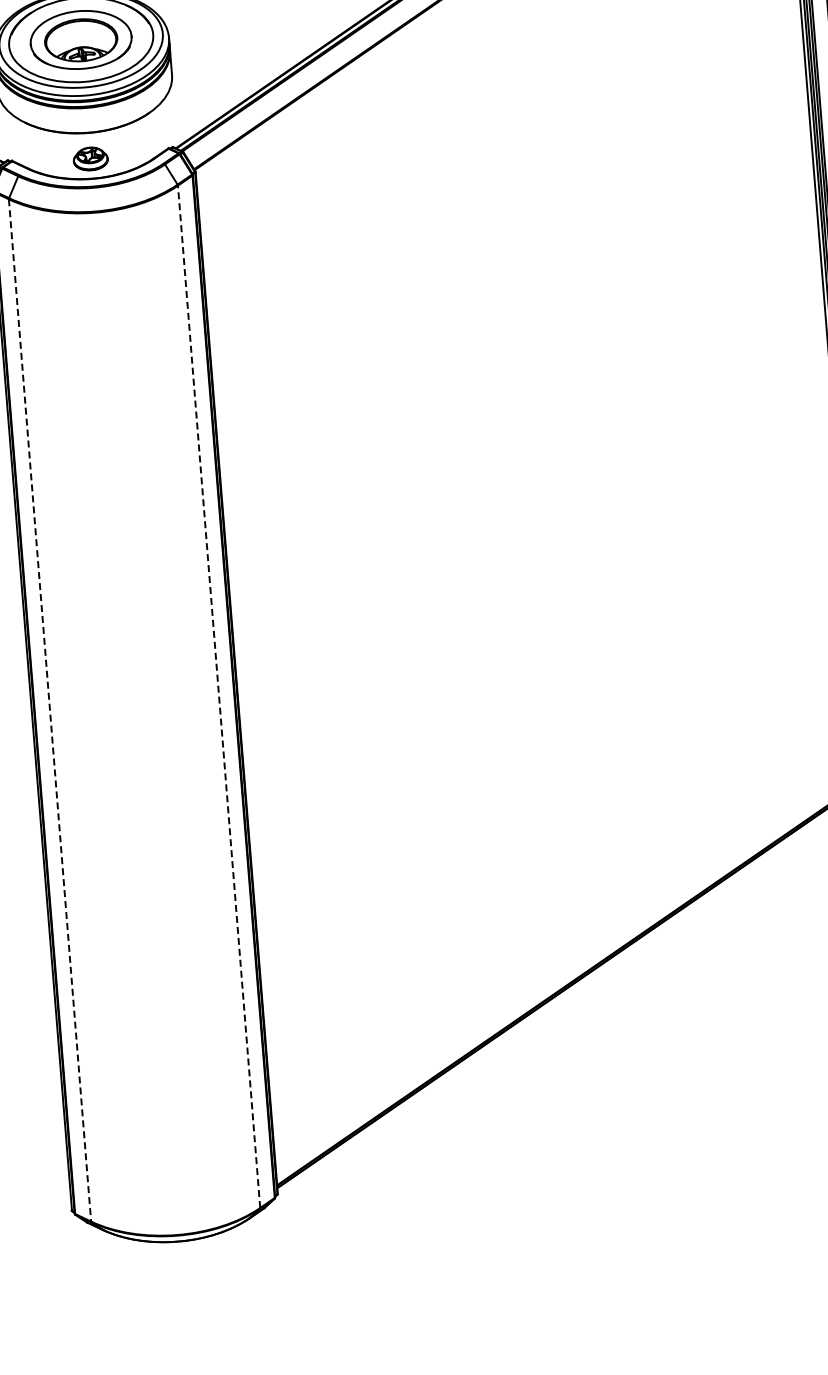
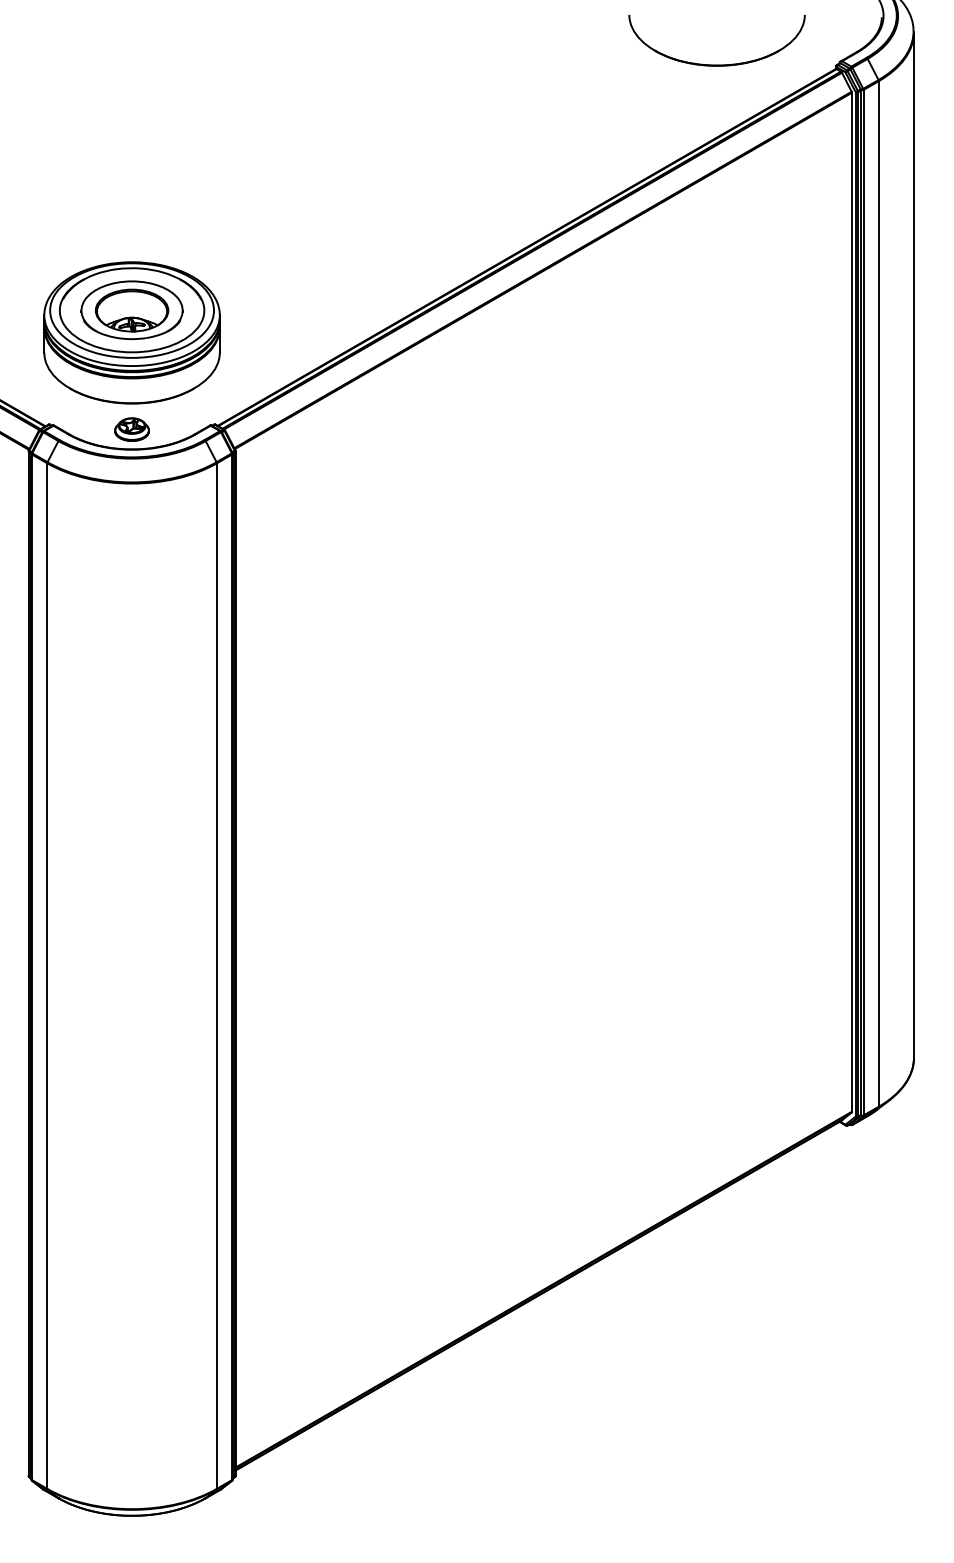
line: (218, 697) -> (216, 976), dashed -> solid
line: (50, 710) -> (47, 976), dashed -> solid

